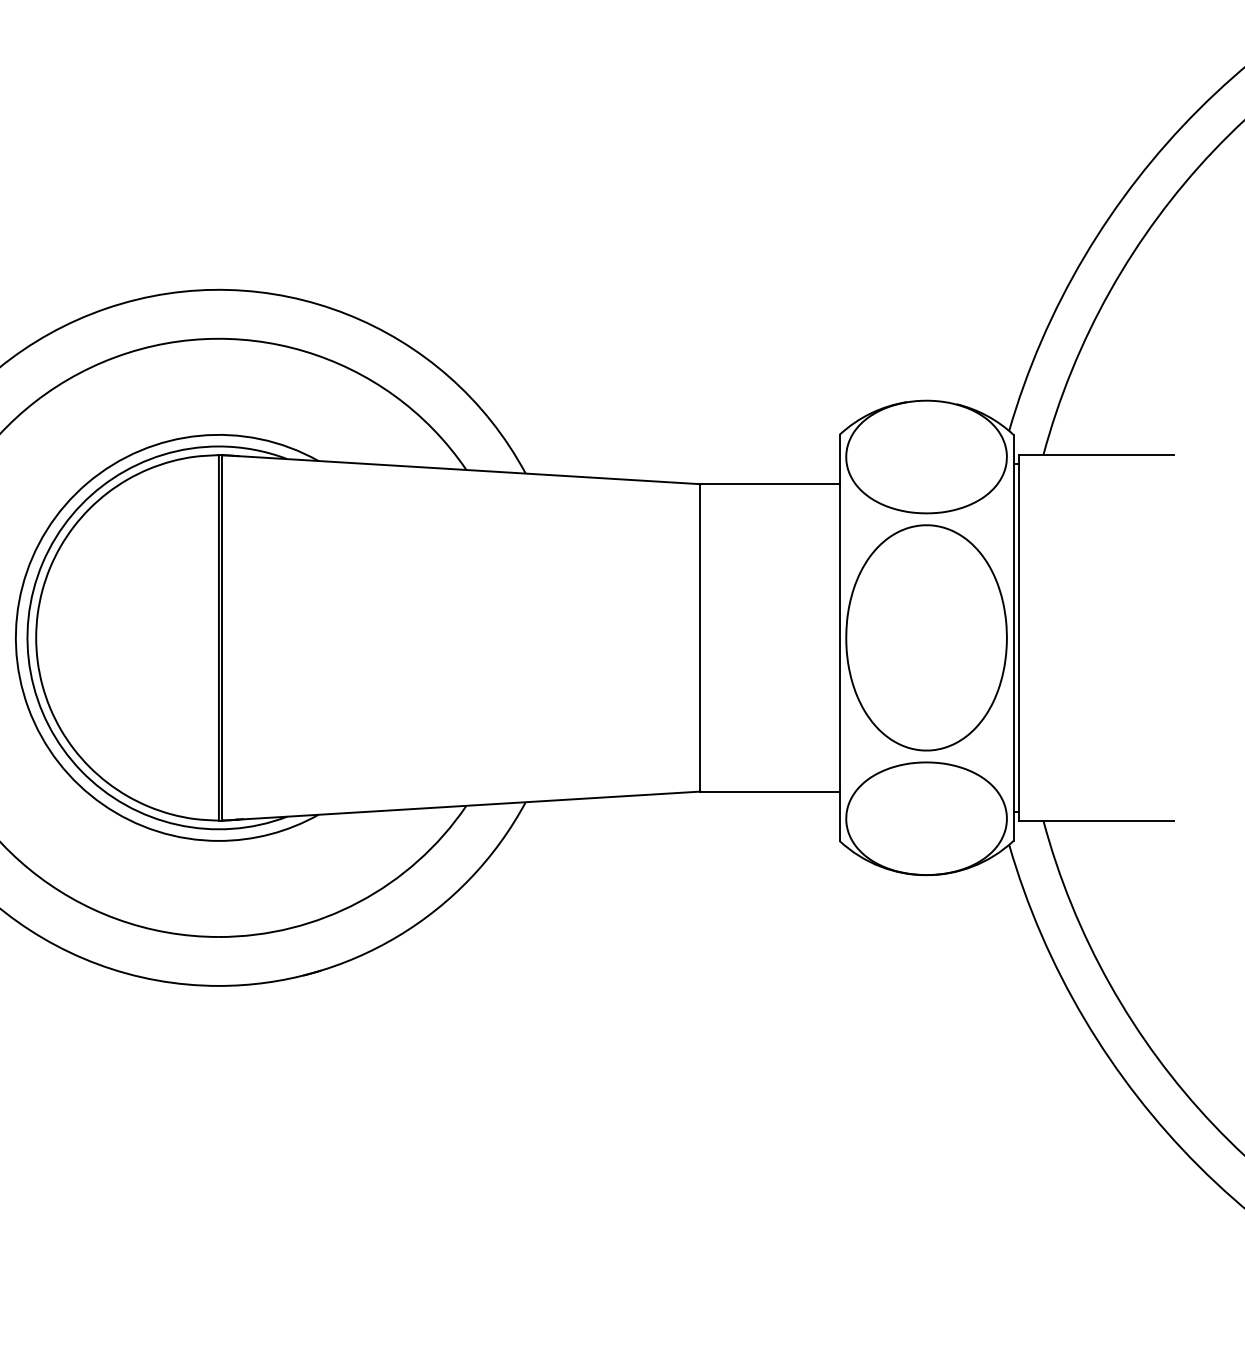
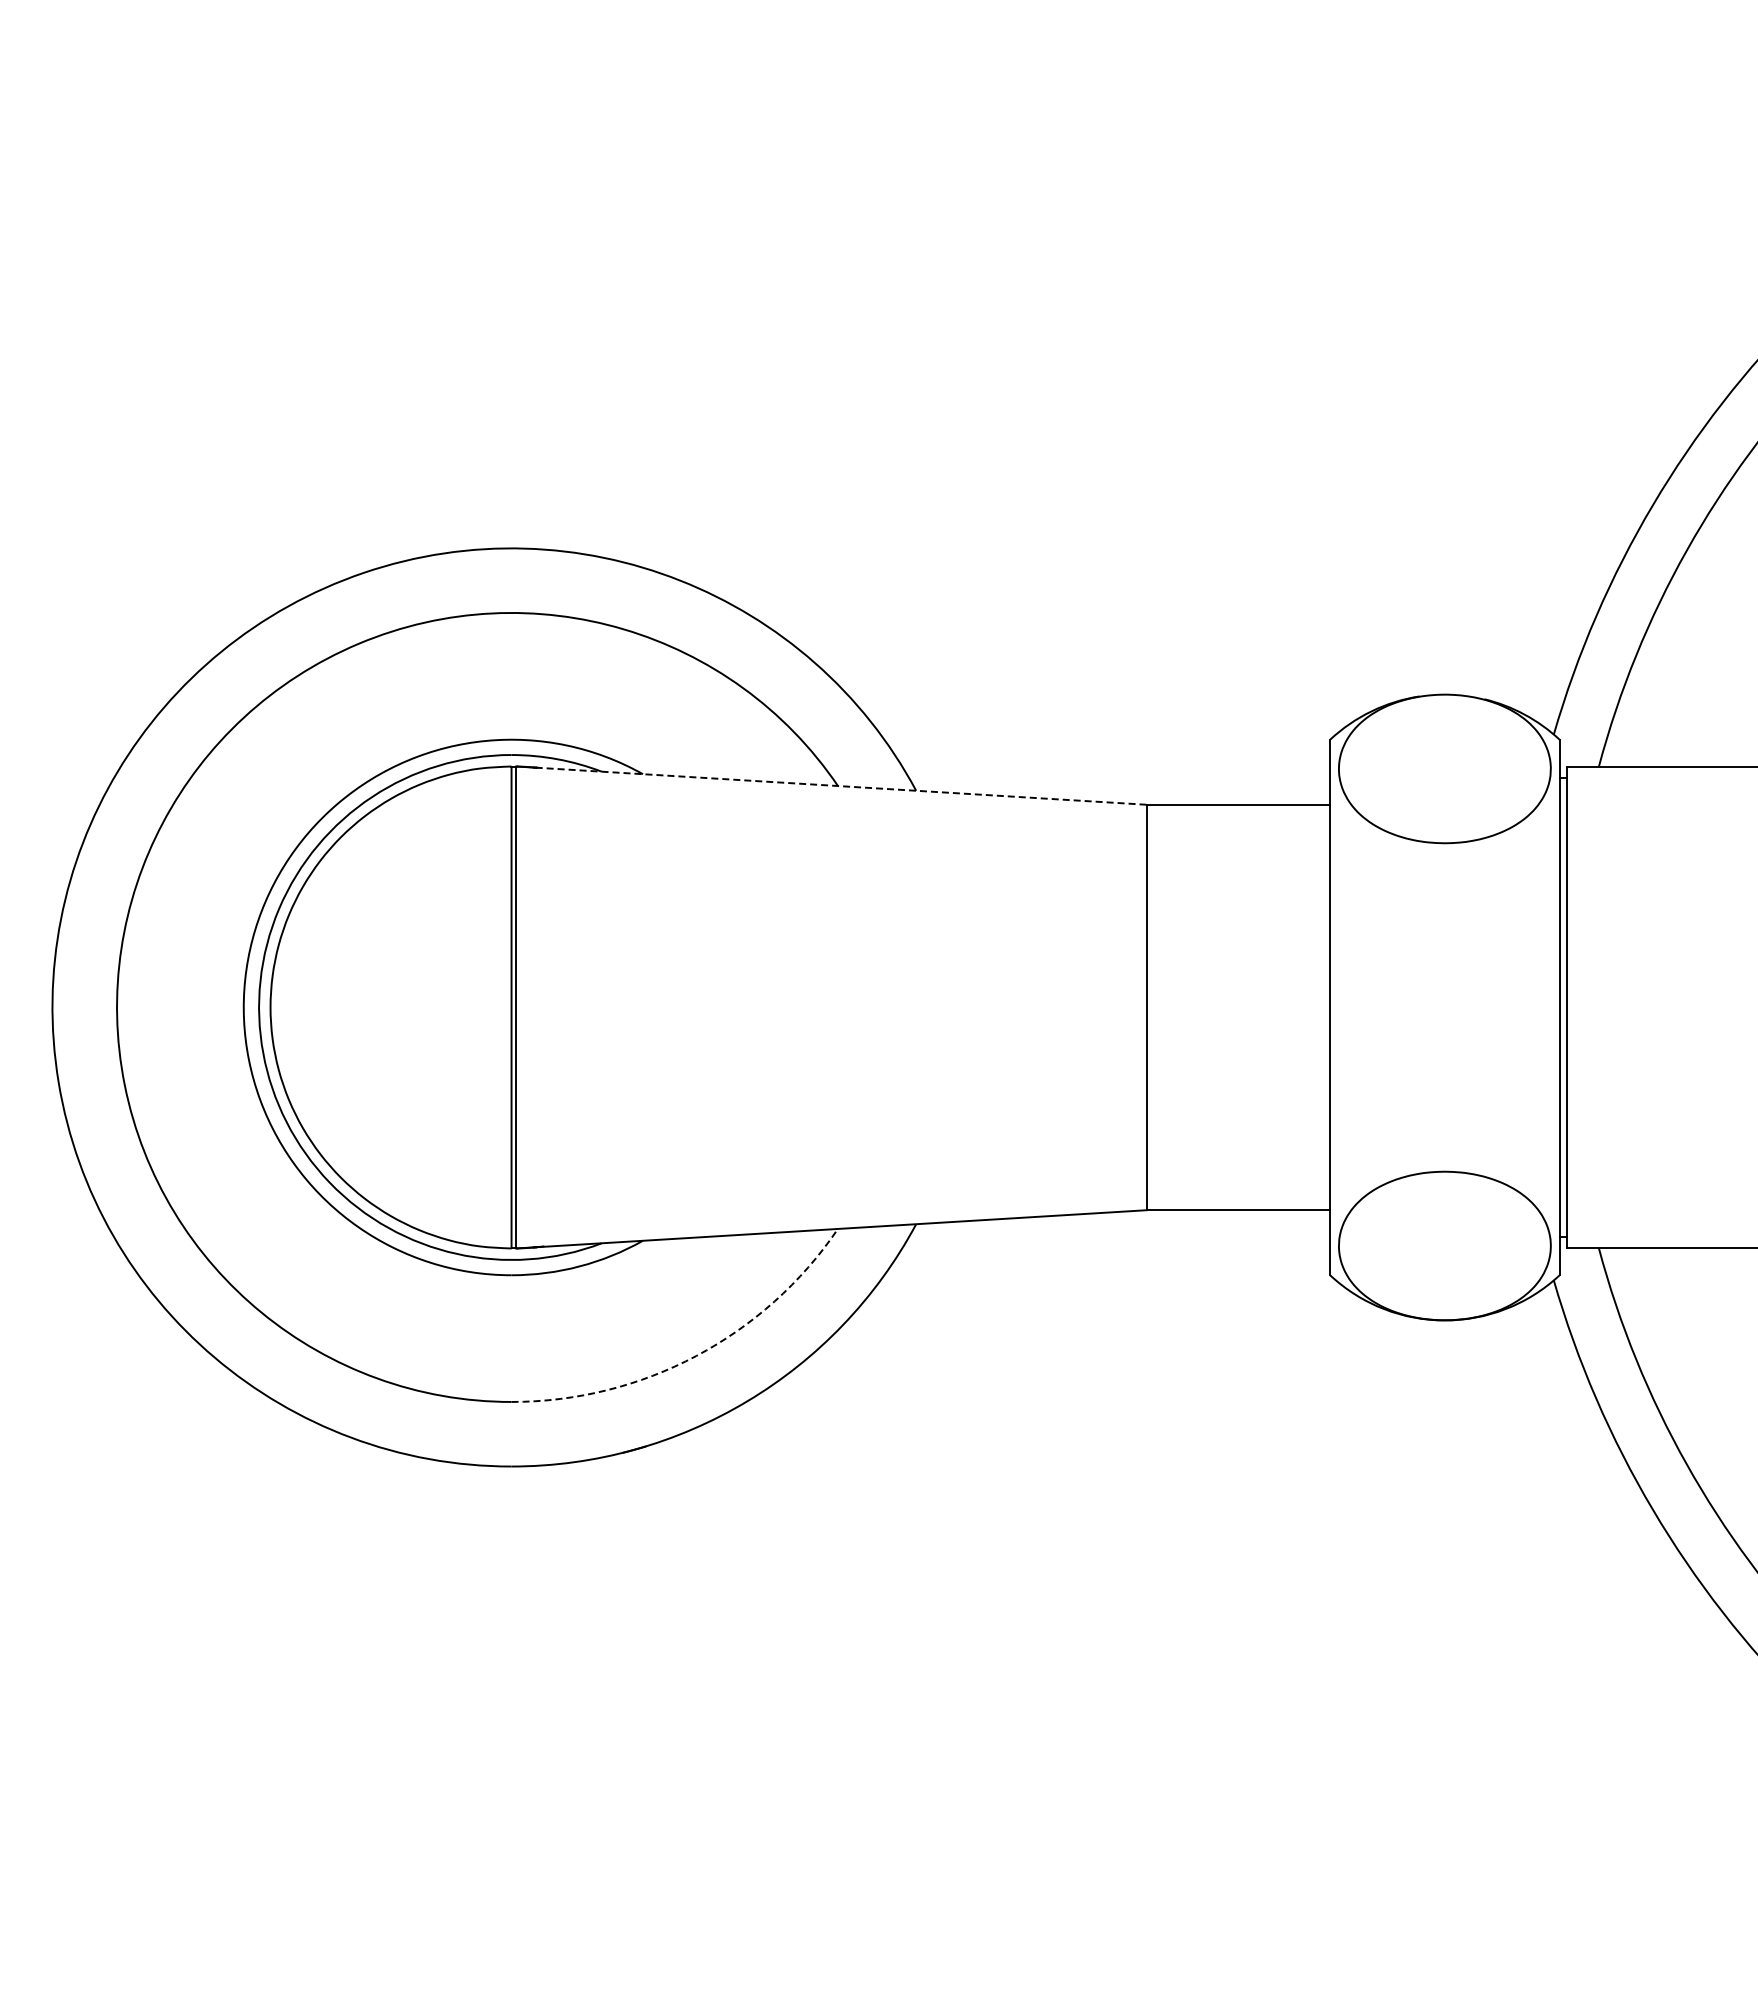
line: (469, 470) -> (841, 786), solid -> dashed
part: (926, 637) -> (1444, 1007), removed
arc: (359, 902) -> (696, 1356), solid -> dashed

